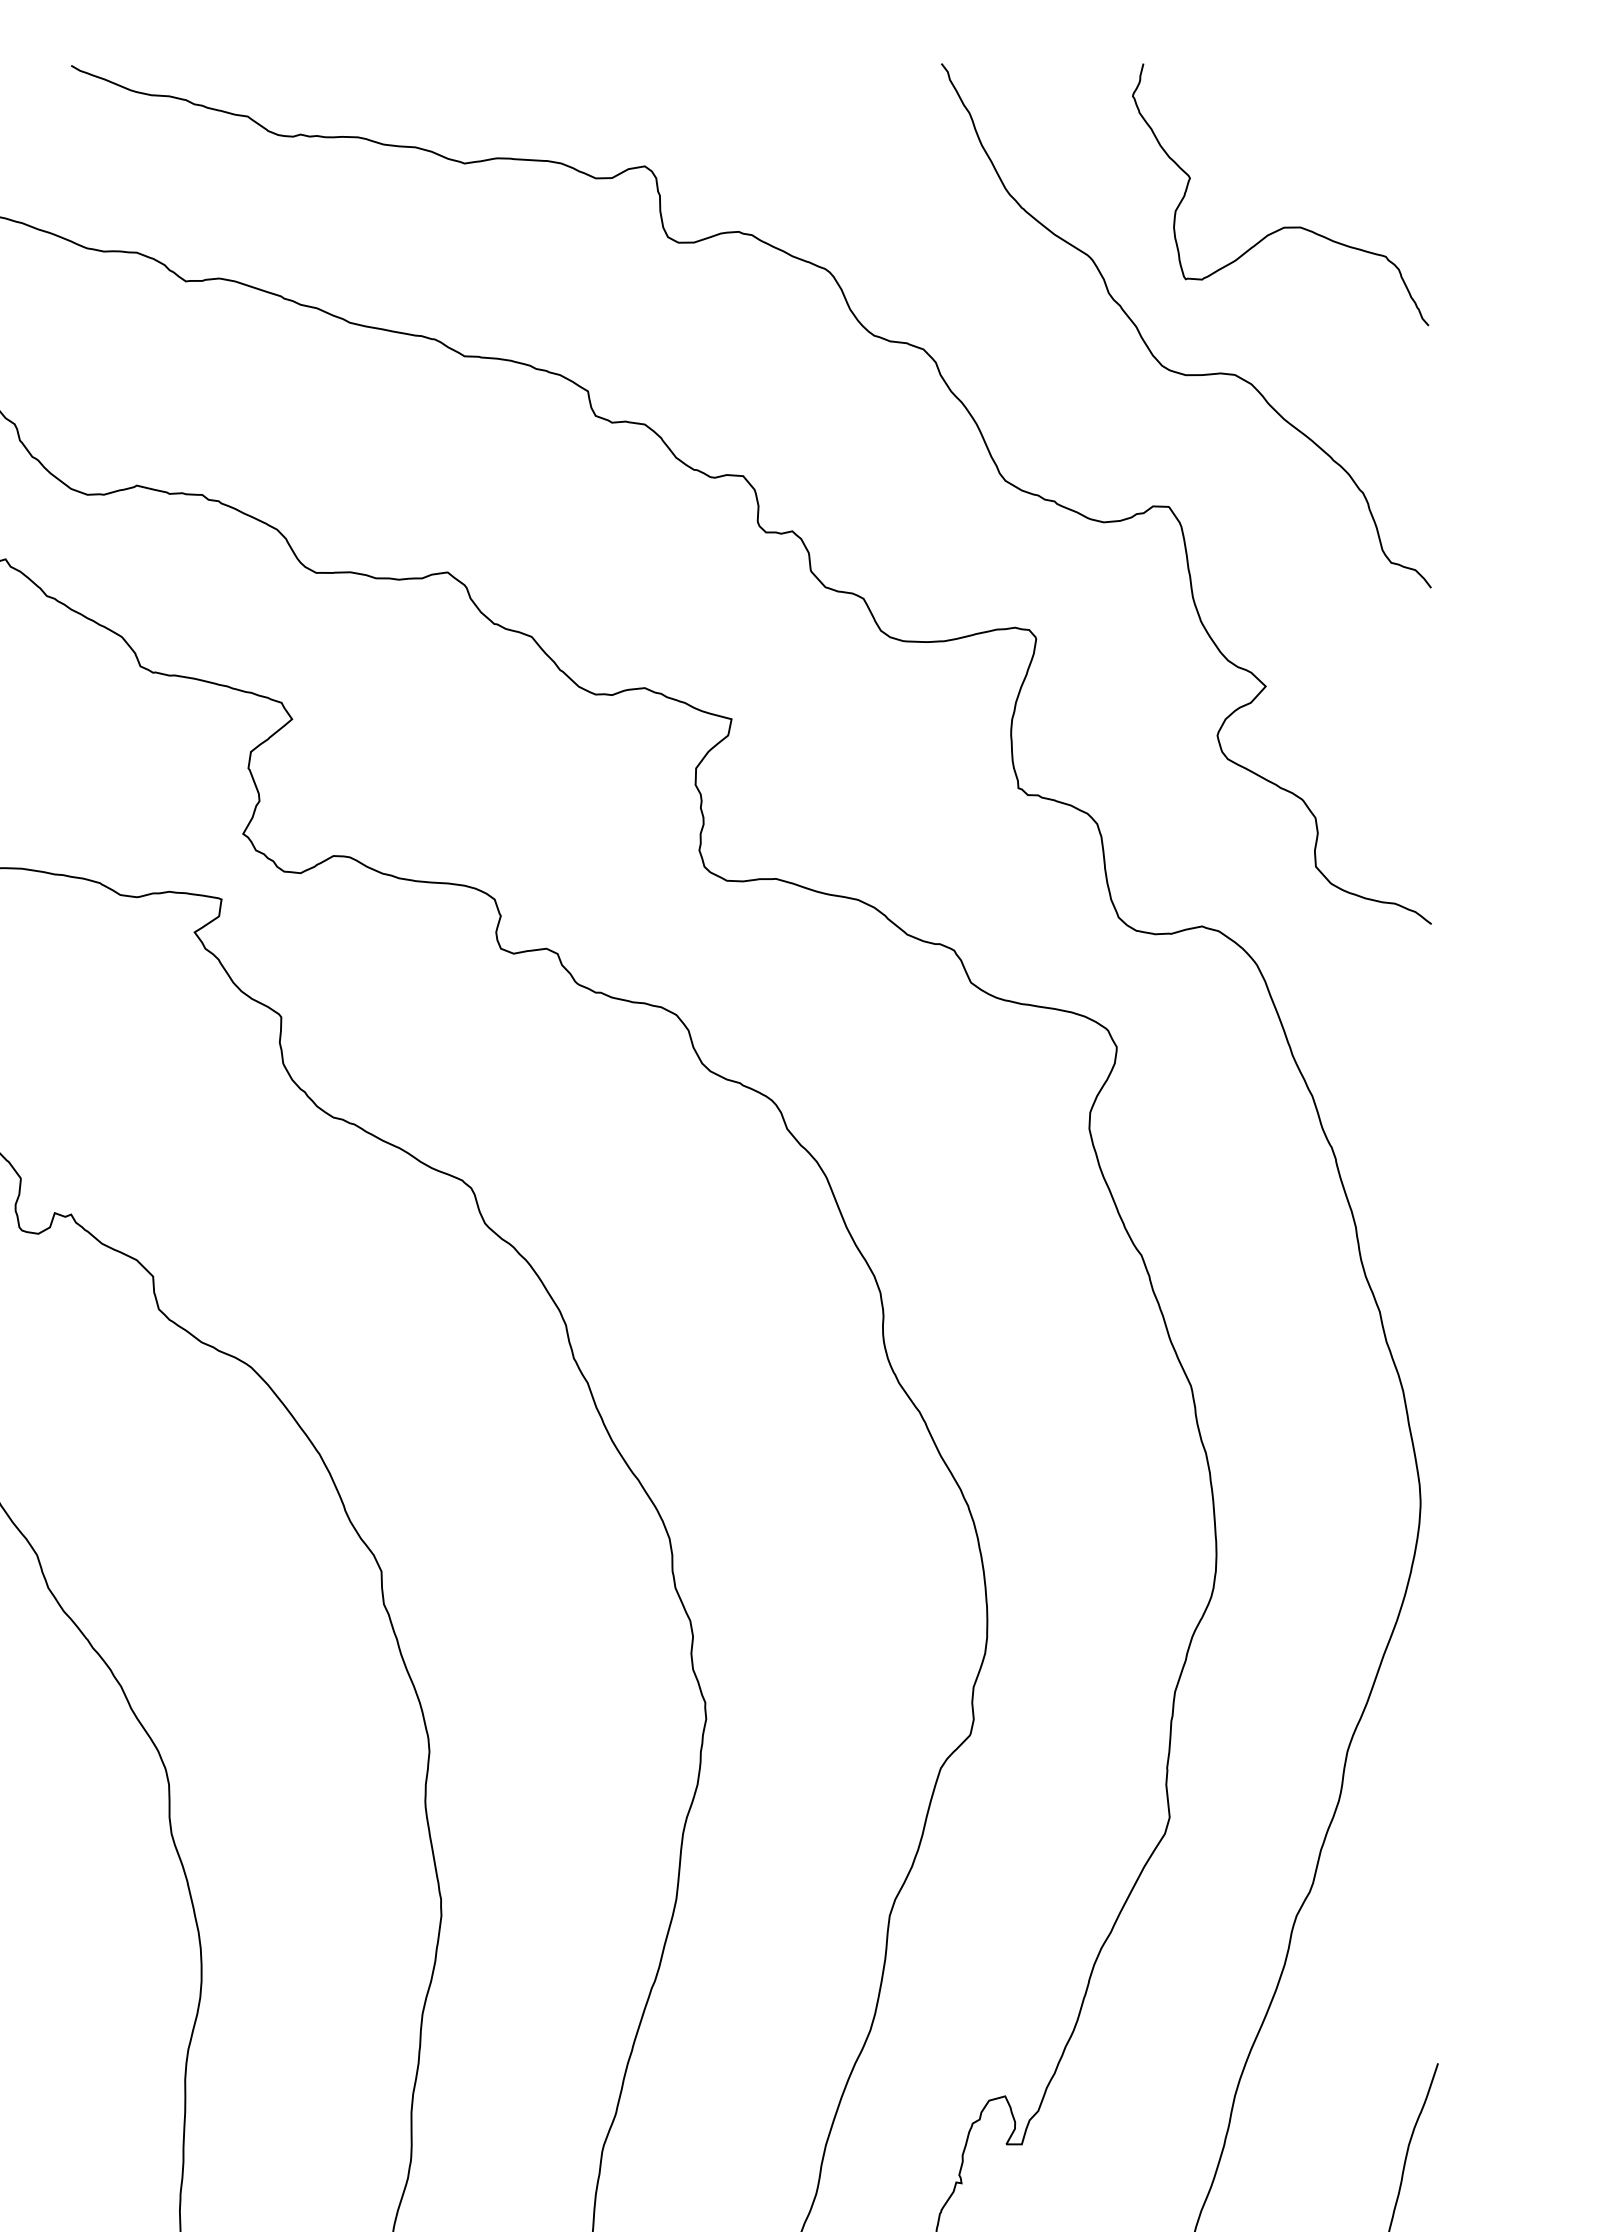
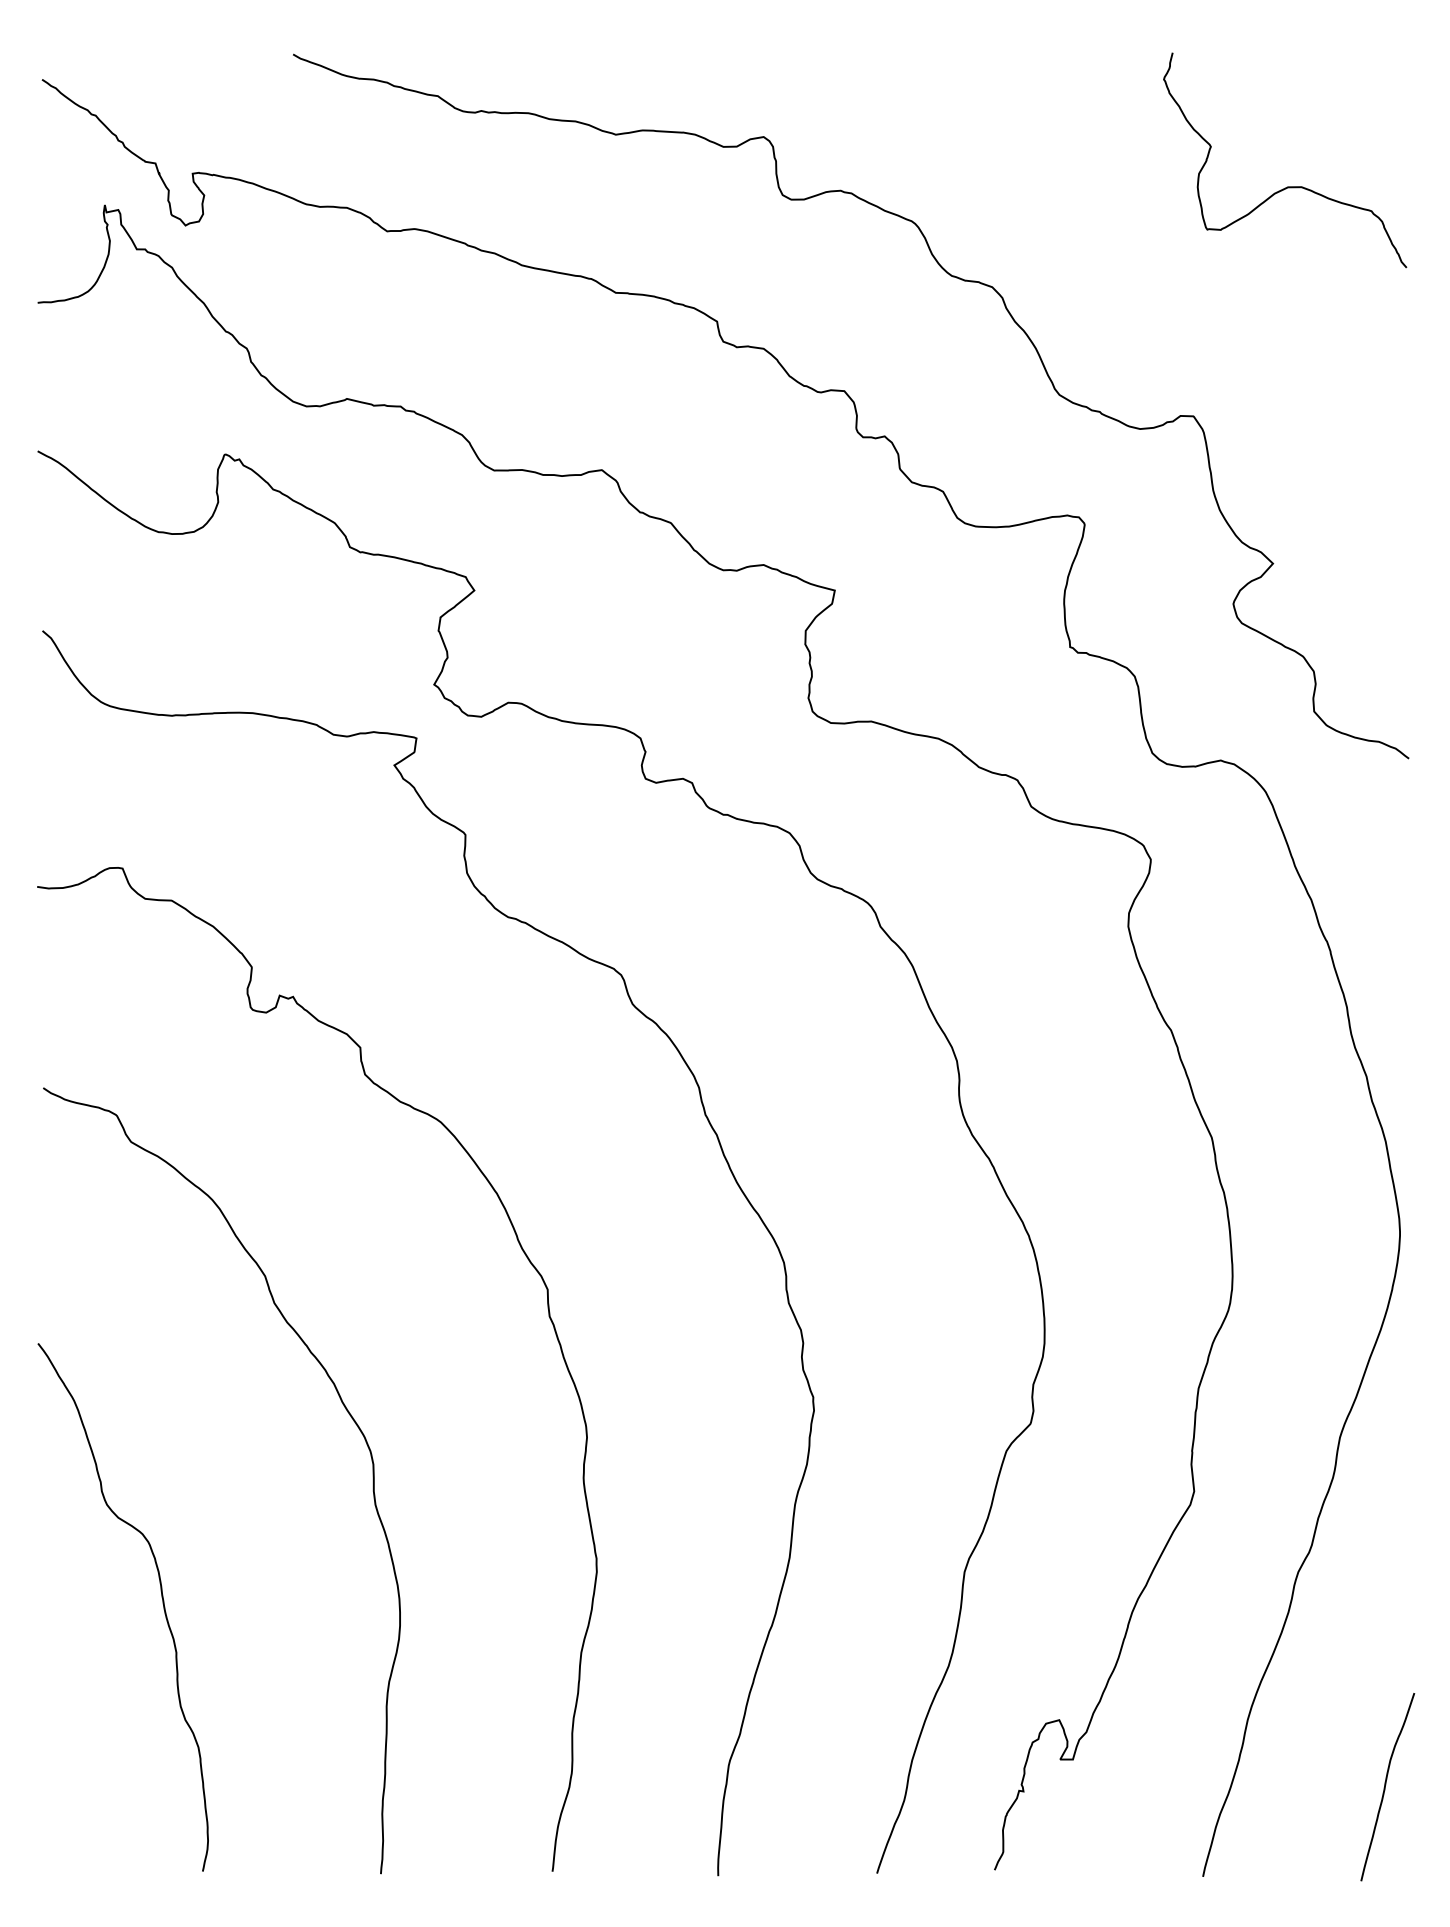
curve: (1148, 344) -> (1176, 283), removed

